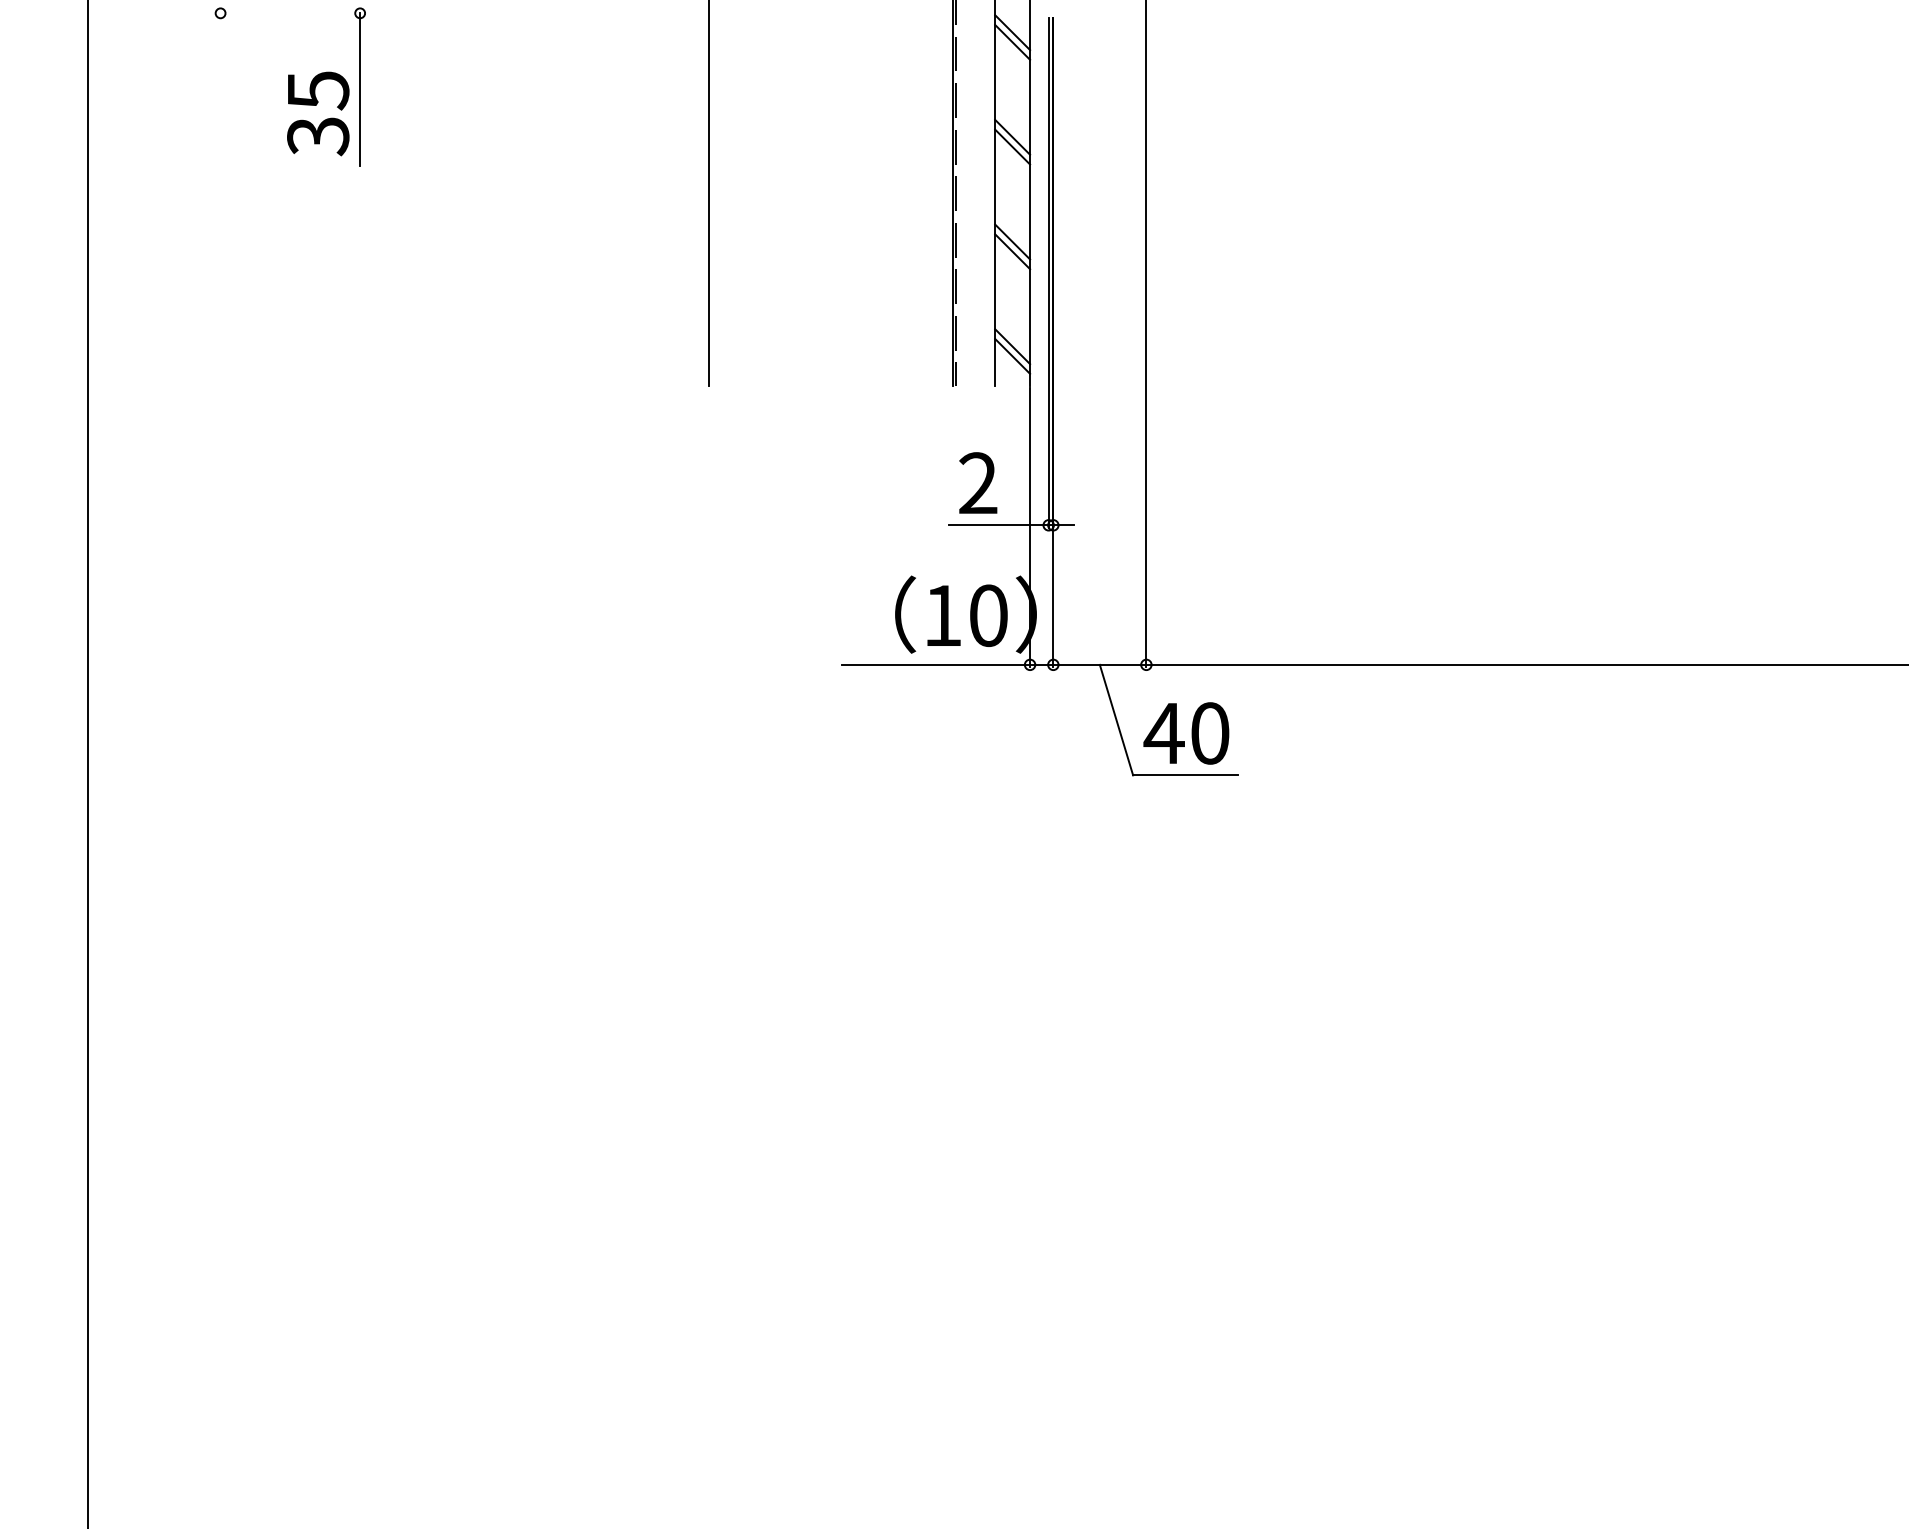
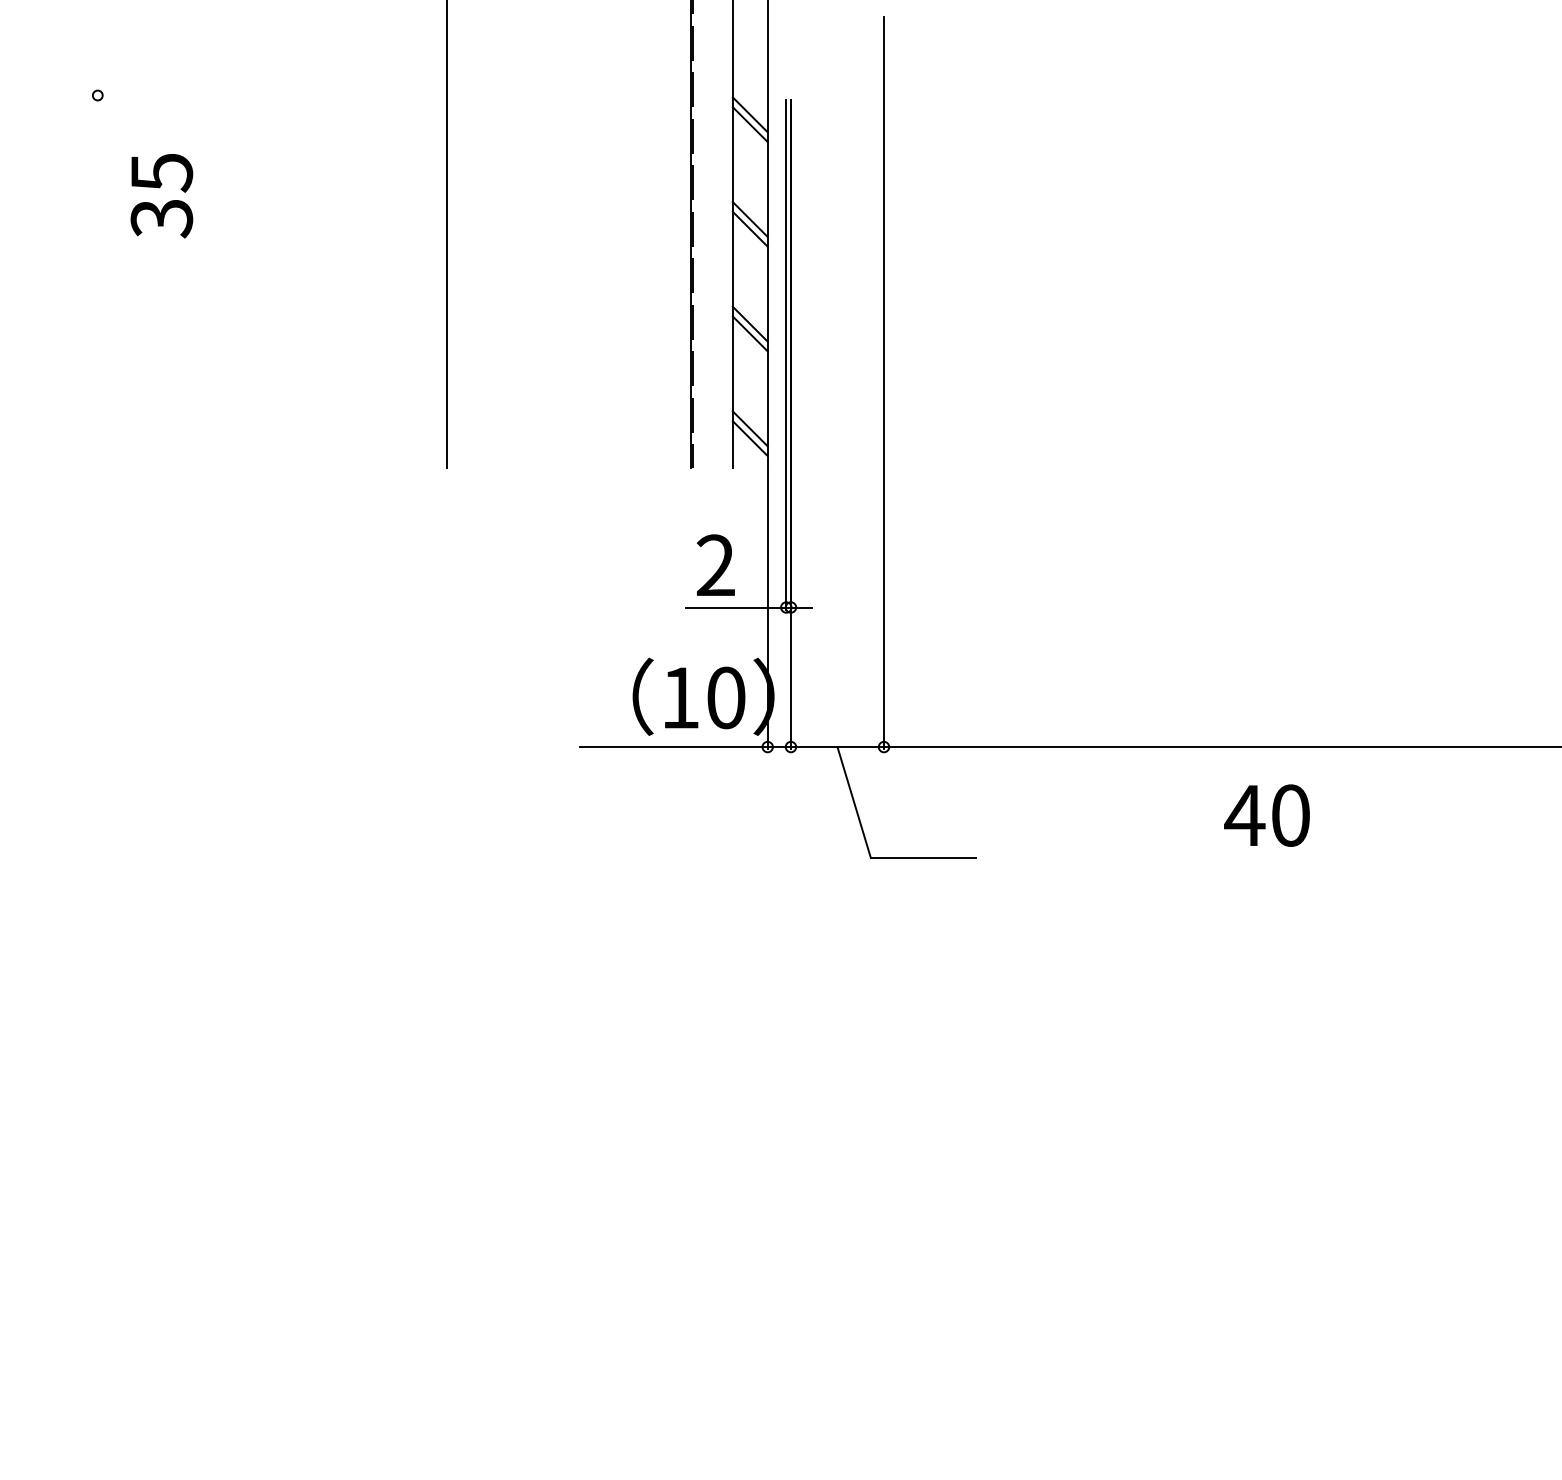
line: (360, 89) -> (98, 171), removed
text: (318, 113) -> (162, 195), moved
text: (1186, 733) -> (1267, 815), moved

